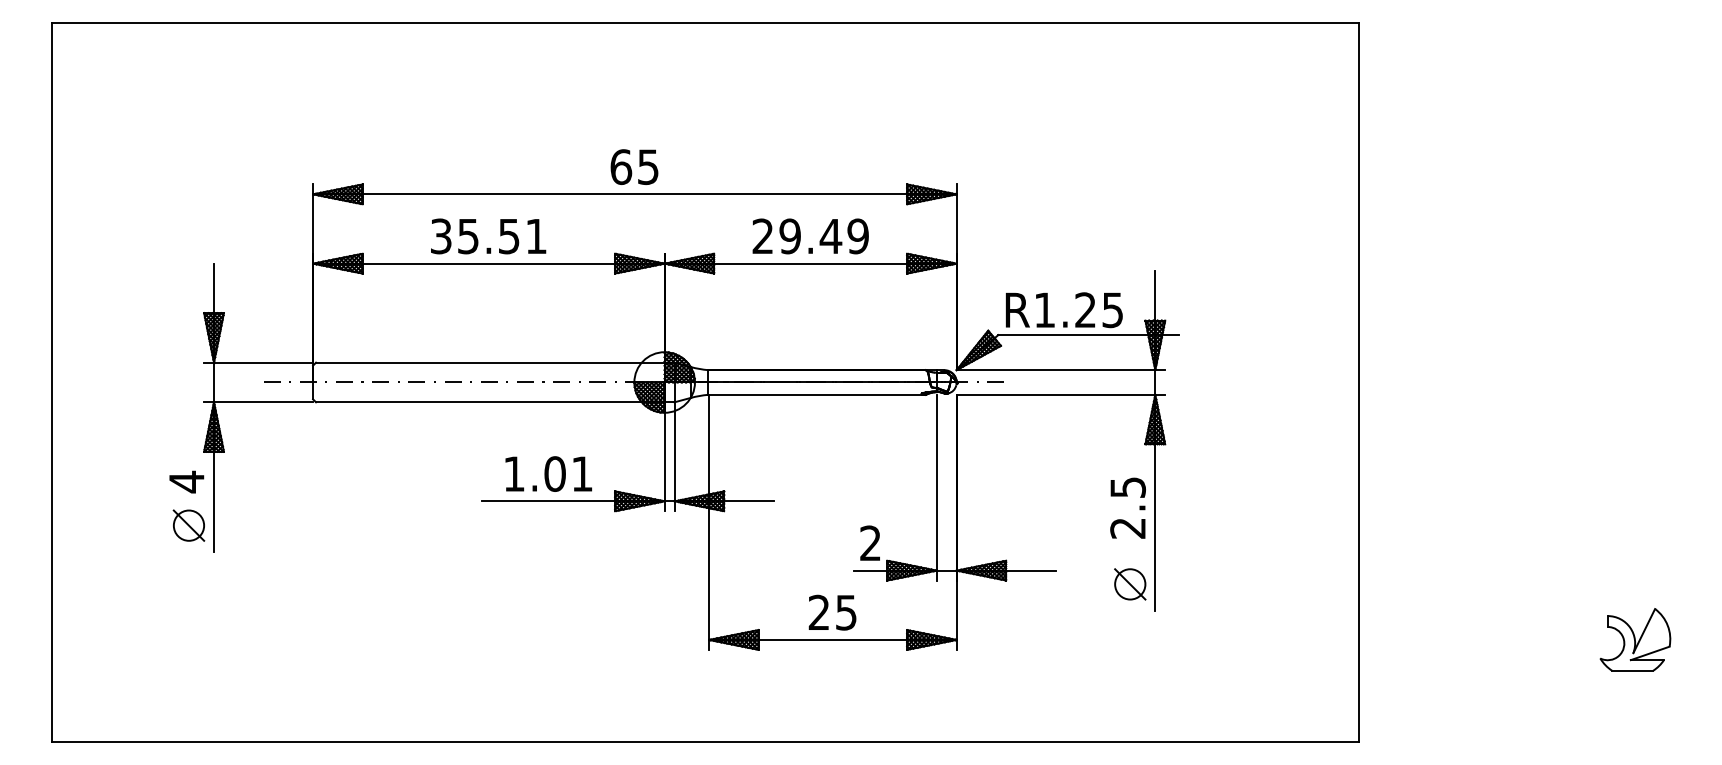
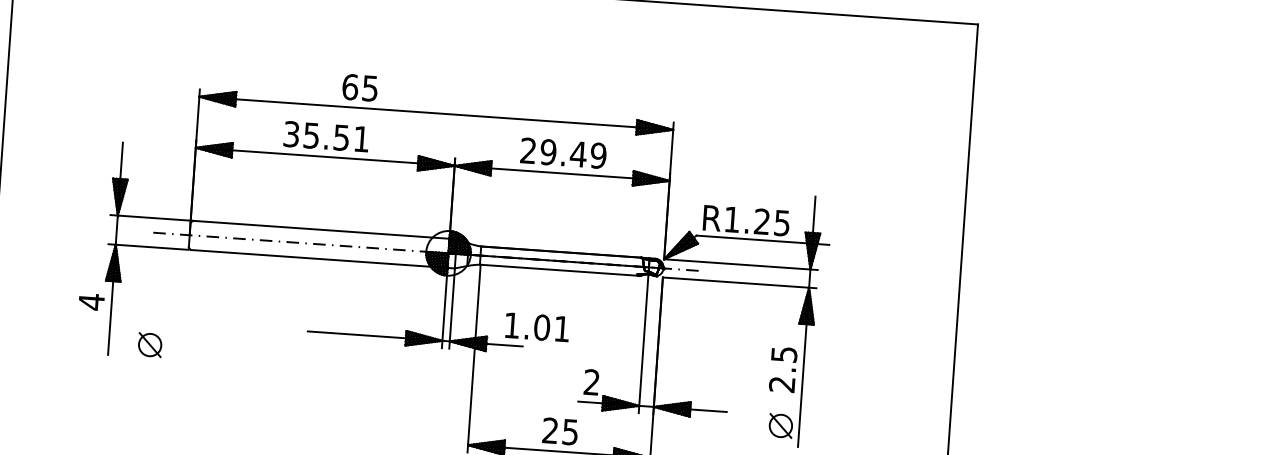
text: (634, 166) -> (360, 87), moved
text: (548, 473) -> (537, 326), moved
part: (188, 525) -> (149, 344), moved

